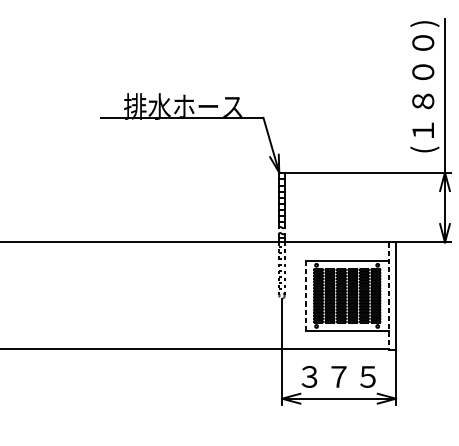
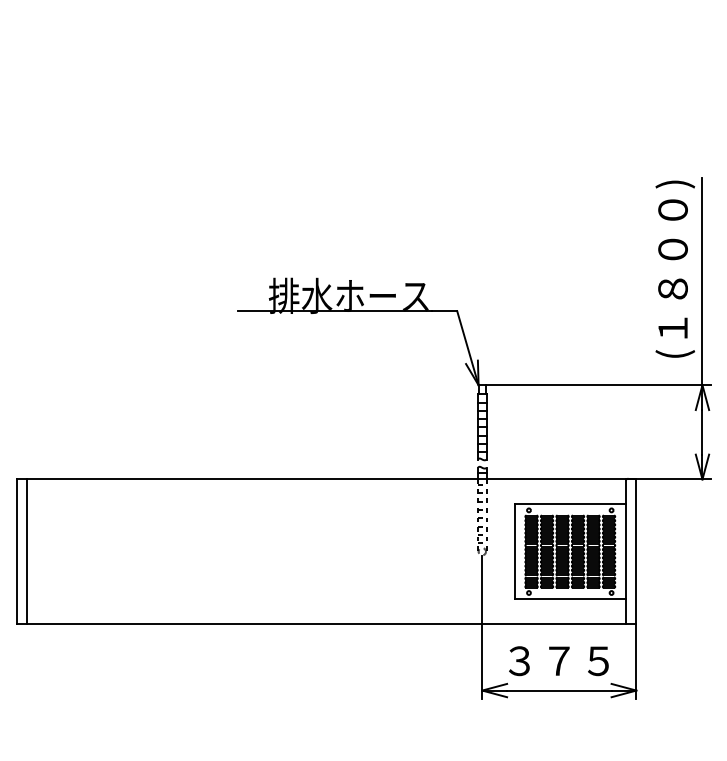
line: (305, 295) -> (514, 551), dashed -> solid
line: (388, 296) -> (626, 552), dashed -> solid

